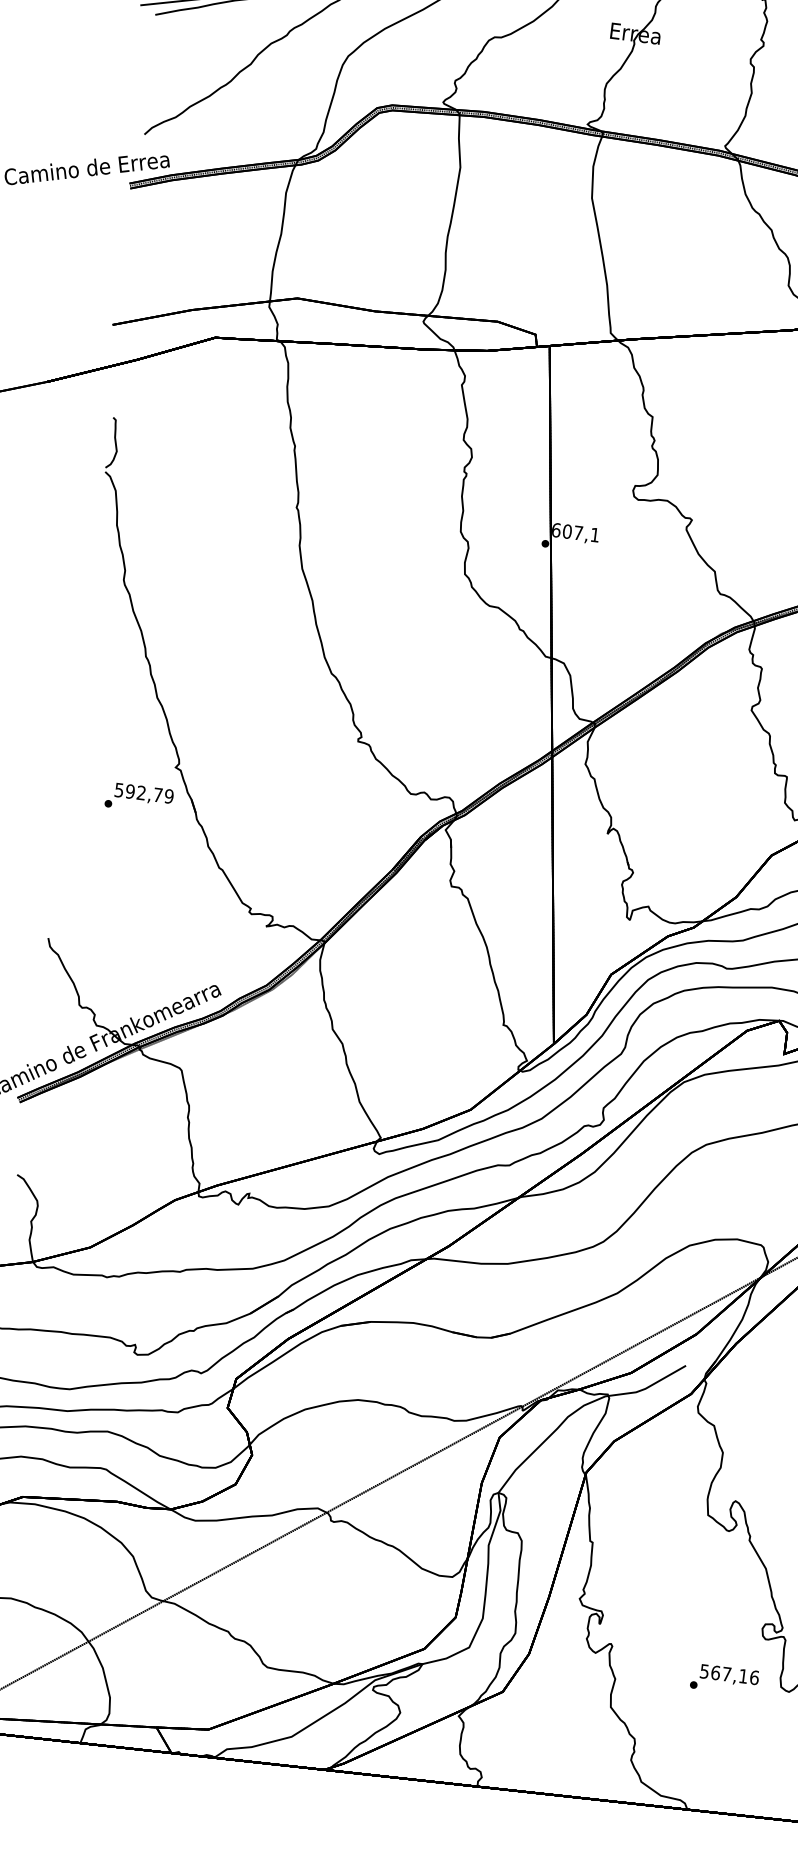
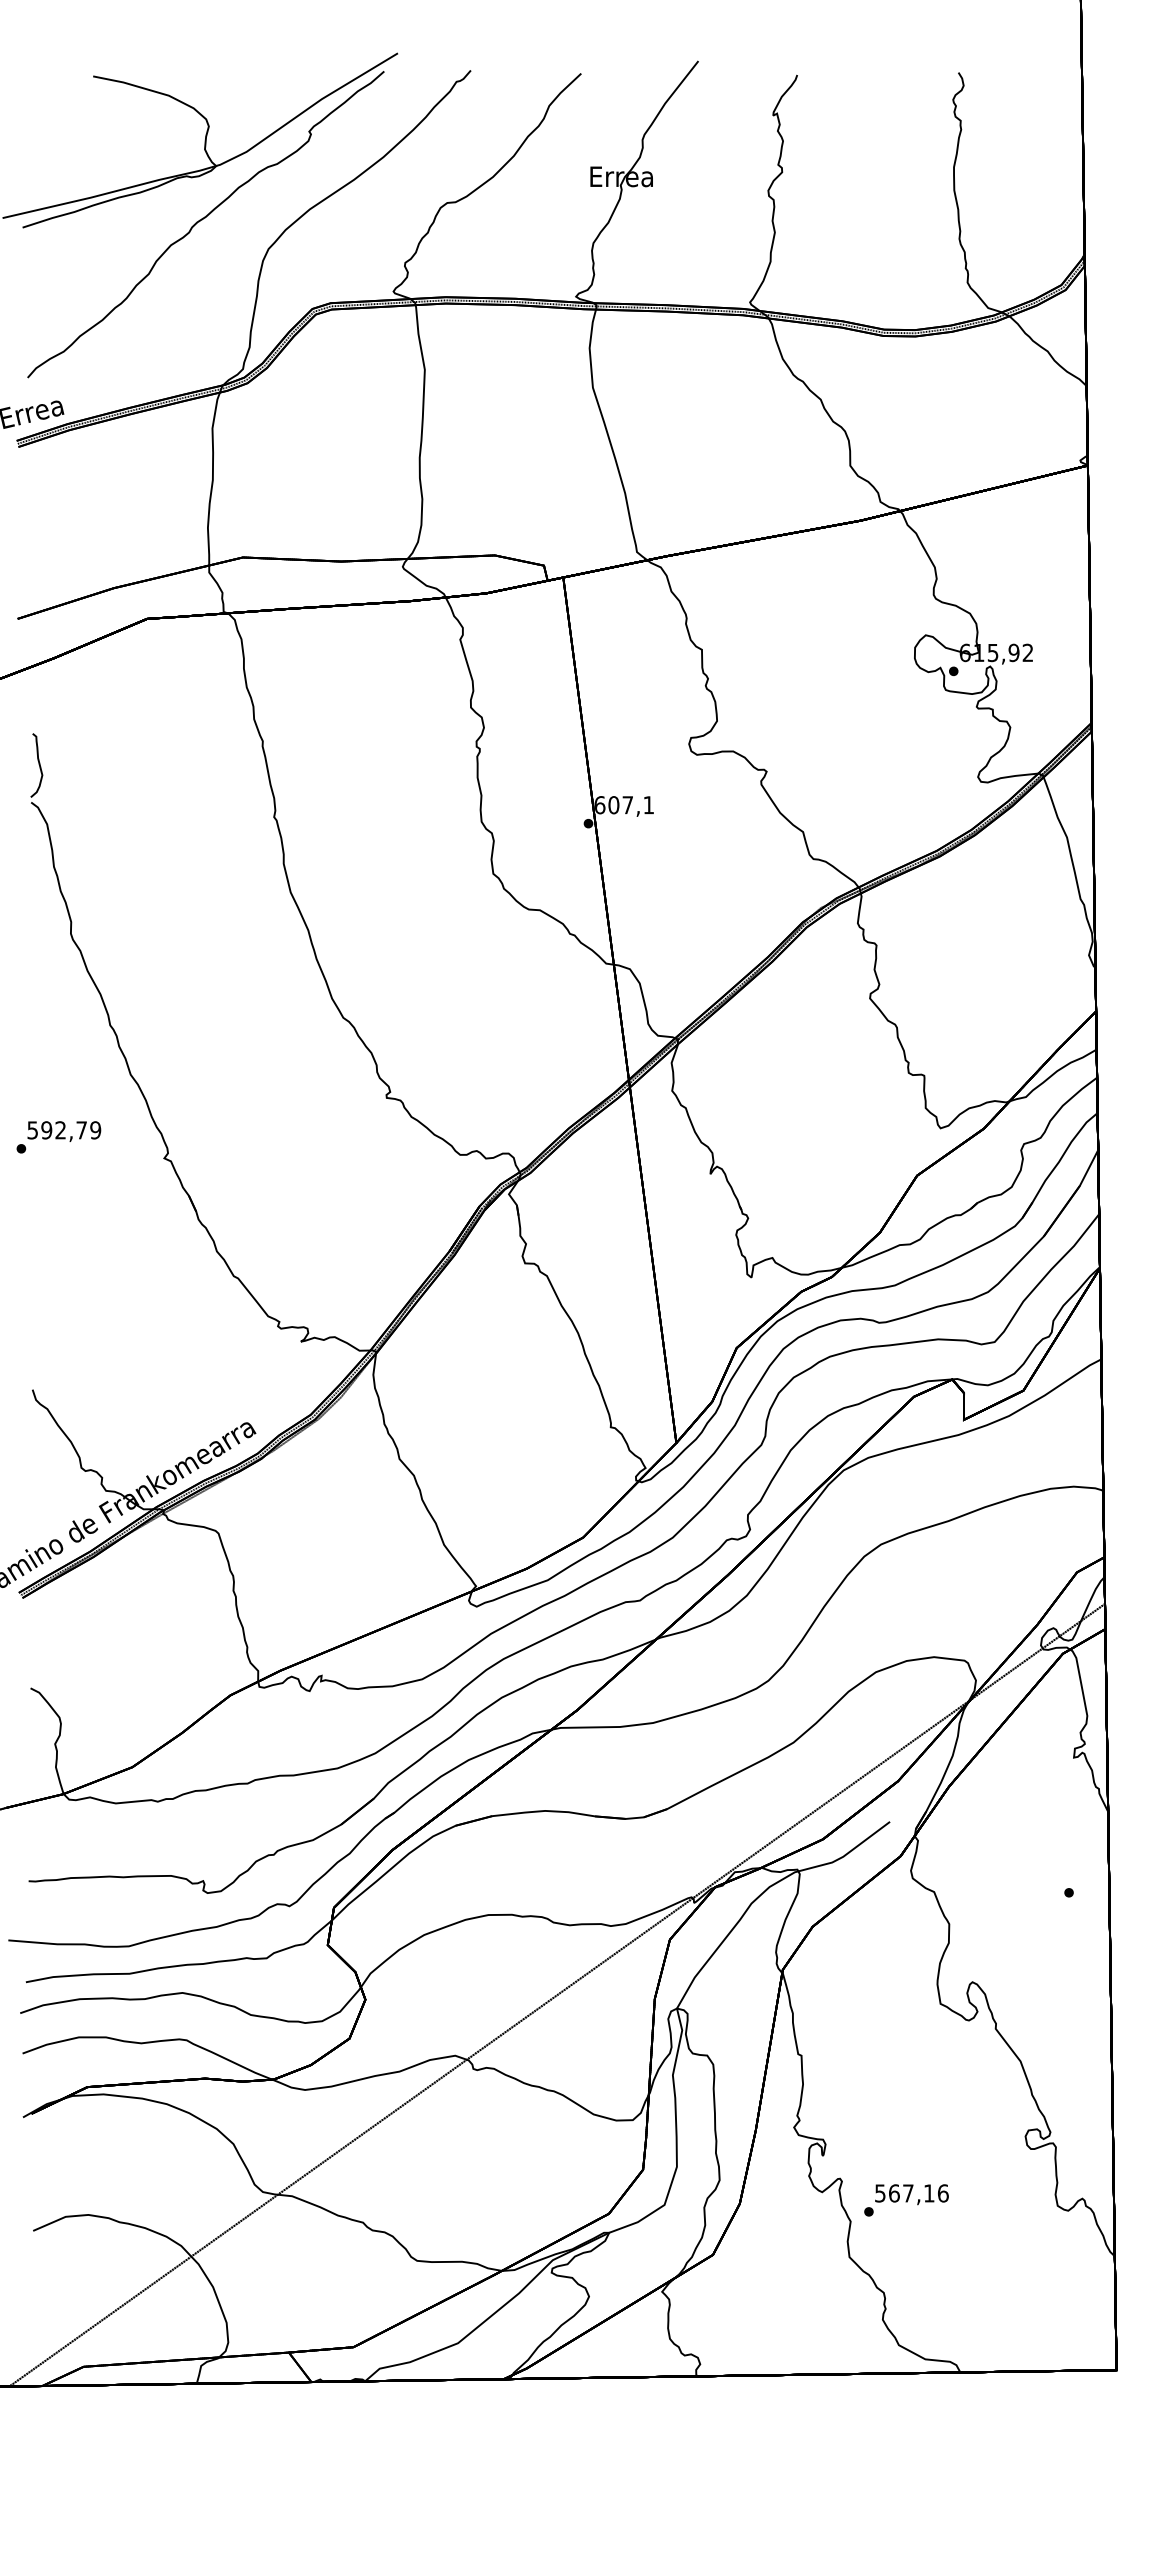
text: (138, 798) -> (58, 1137), moved
text: (724, 1679) -> (906, 2200), moved

